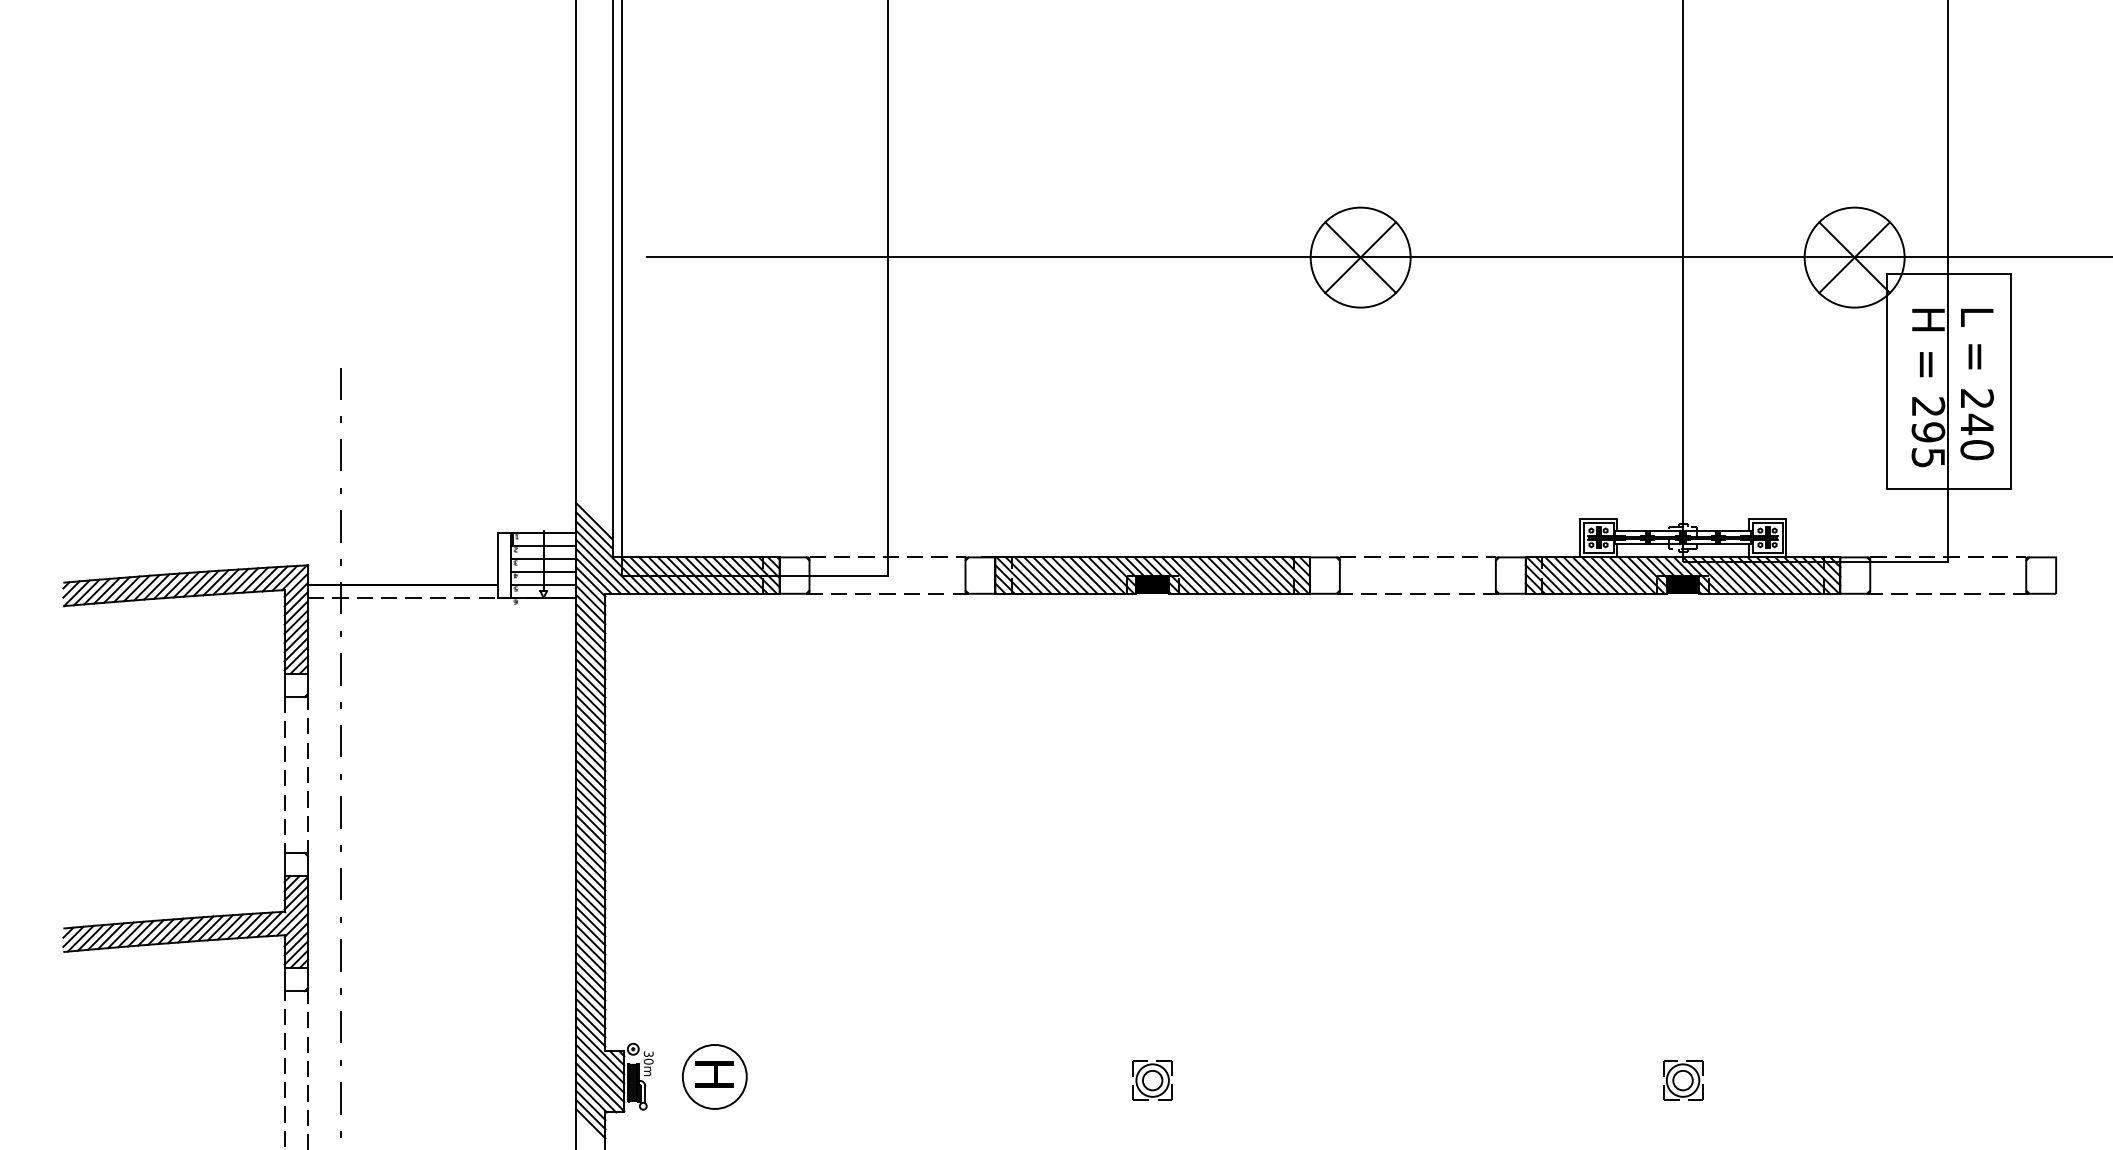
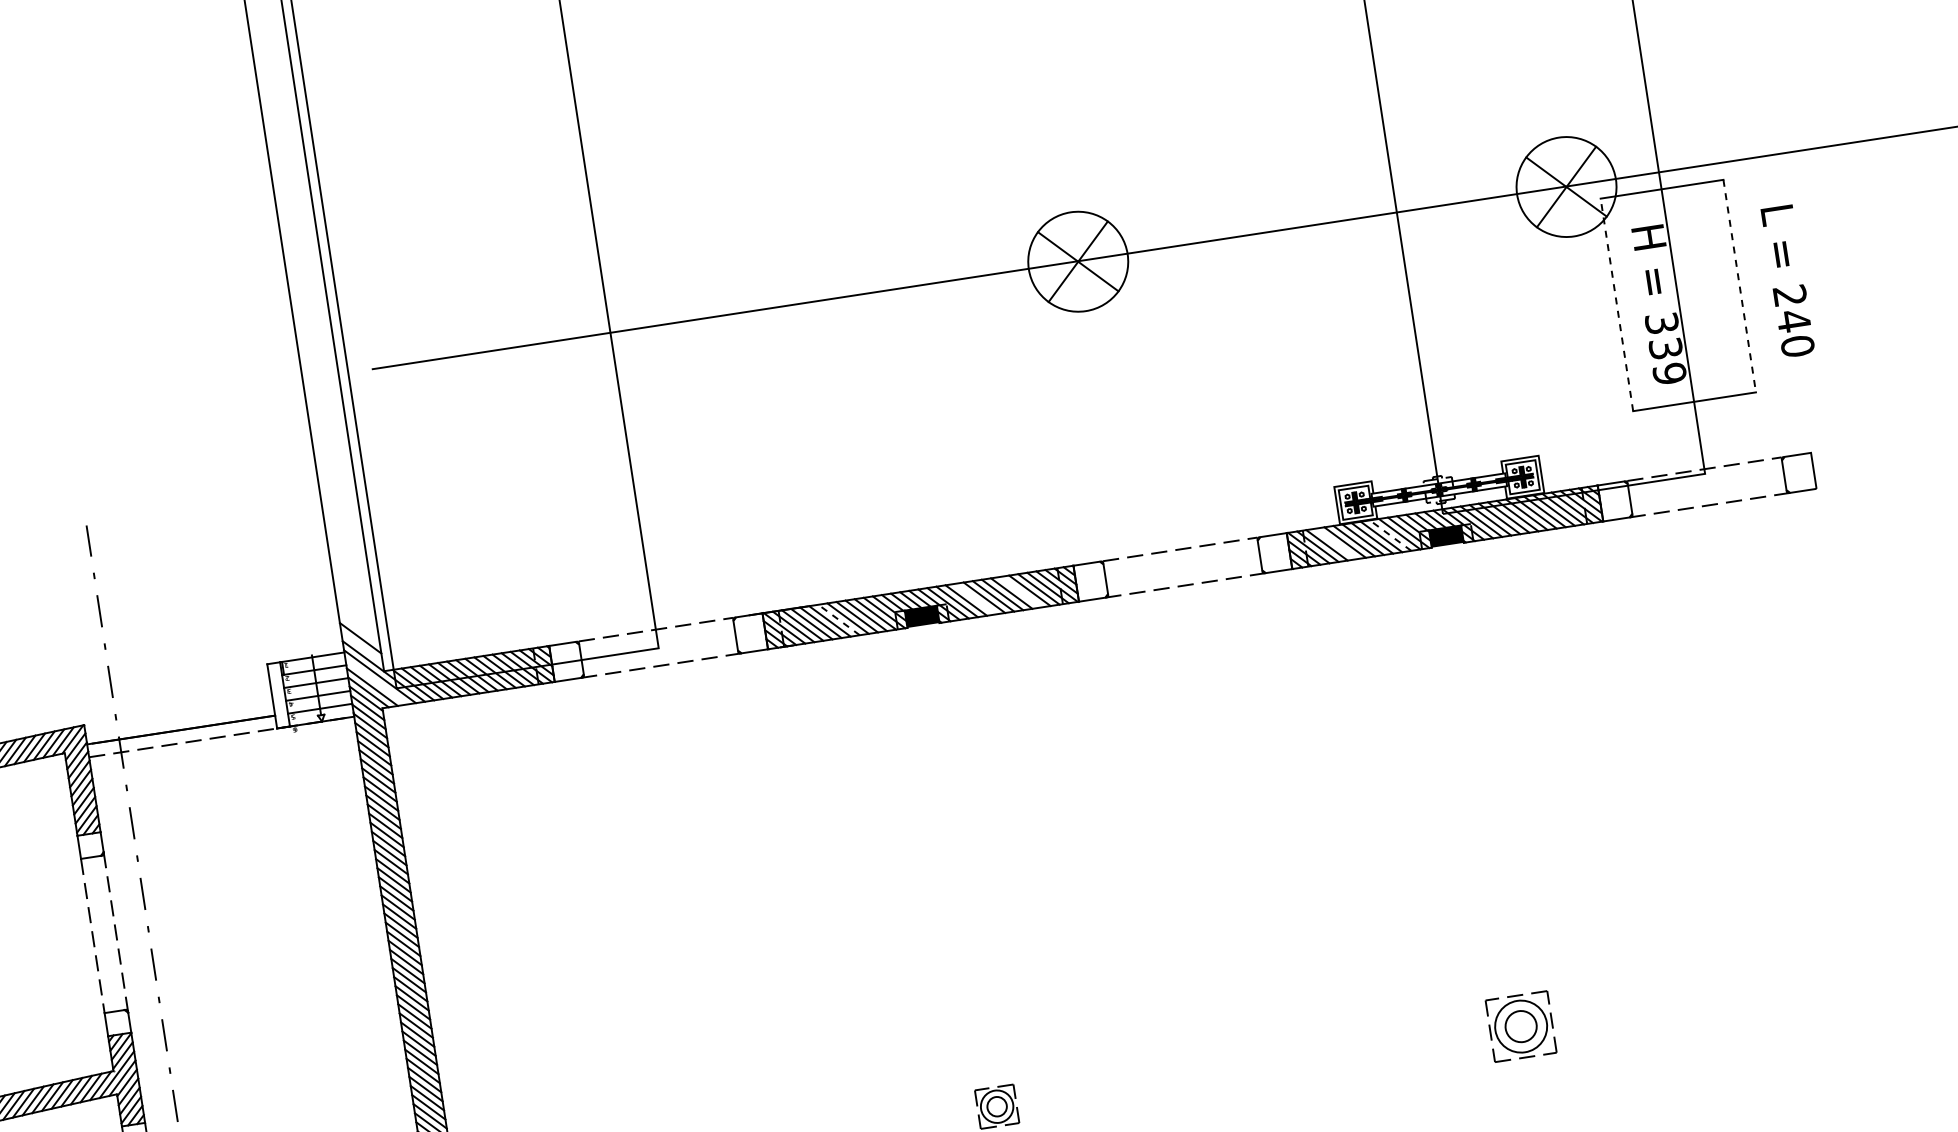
line: (1886, 381) -> (1616, 304), solid -> dashed
line: (2010, 381) -> (1739, 285), solid -> dashed
text: (1976, 384) -> (1787, 281), moved
text: (1928, 432) -> (1665, 348), 295 -> 339
line: (594, 530) -> (362, 647), removed
line: (603, 566) -> (376, 681), removed
line: (1070, 575) -> (839, 619), solid -> dashed
line: (1207, 575) -> (974, 599), removed
line: (1253, 575) -> (1020, 592), removed
line: (1572, 575) -> (1335, 543), removed
line: (1628, 575) -> (1391, 535), solid -> dashed
part: (1683, 1080) -> (1521, 1026), size x1.6

